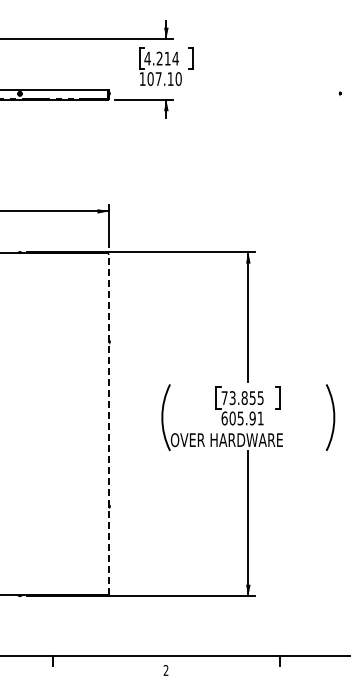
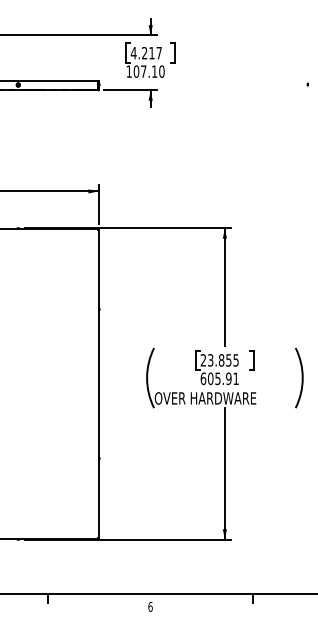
text: (175, 58) -> (159, 53), 4.214 -> 4.217
text: (224, 397) -> (203, 359), 73.855 -> 23.855
line: (108, 423) -> (98, 383), dashed -> solid
text: (165, 670) -> (149, 606), 2 -> 6

